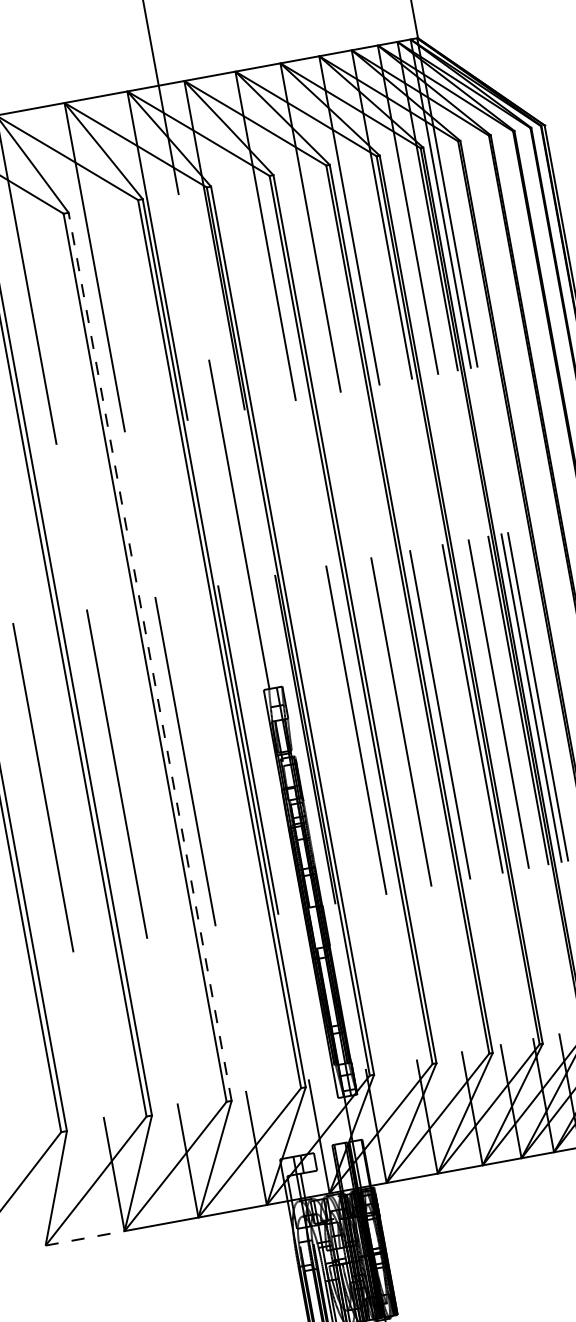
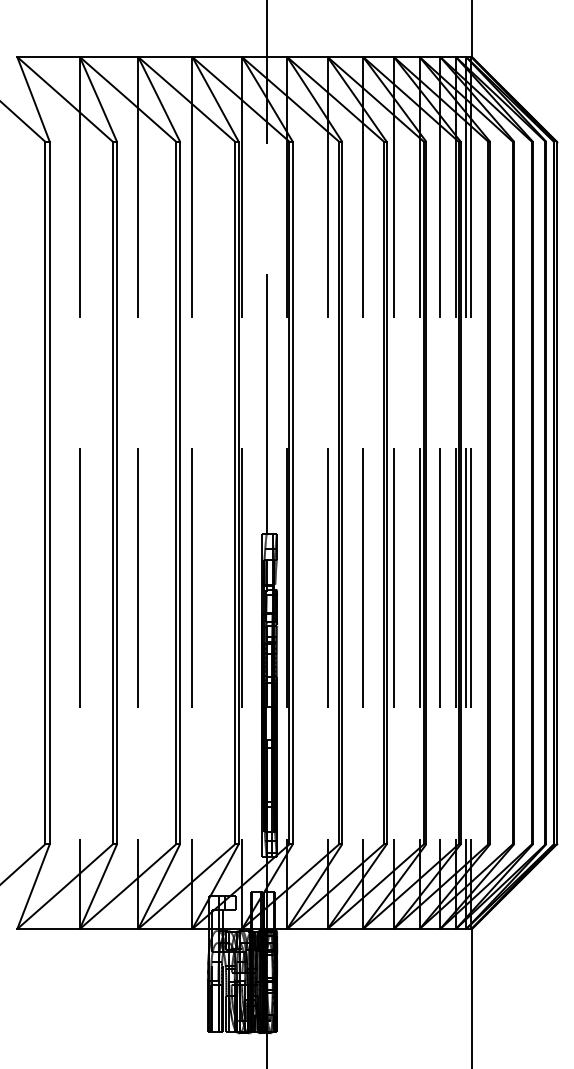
line: (150, 656) -> (180, 492), dashed -> solid
line: (86, 1238) -> (49, 929), dashed -> solid

